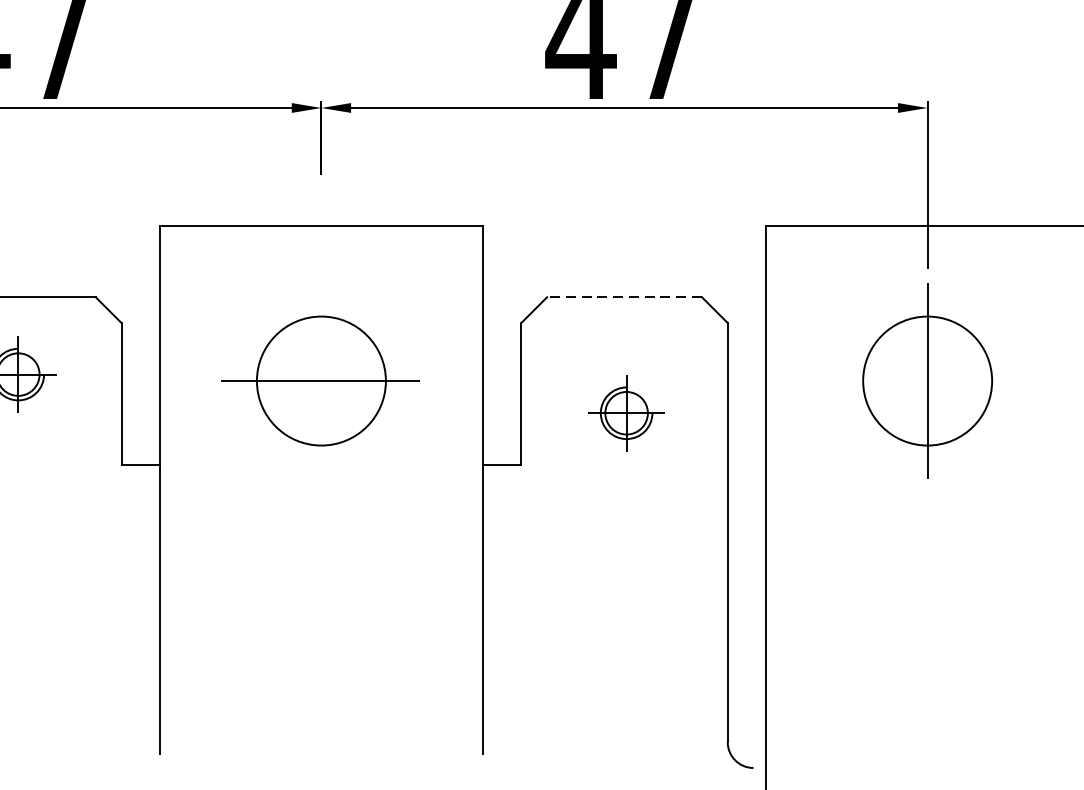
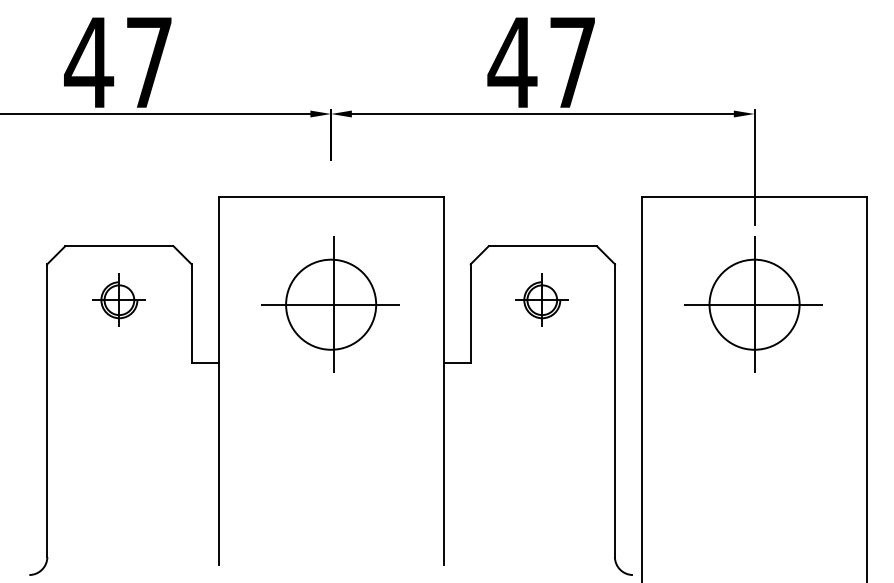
line: (624, 297) -> (542, 246), dashed -> solid
line: (324, 380) -> (333, 304), added
line: (926, 380) -> (753, 304), added
part: (625, 412) -> (541, 299), moved

